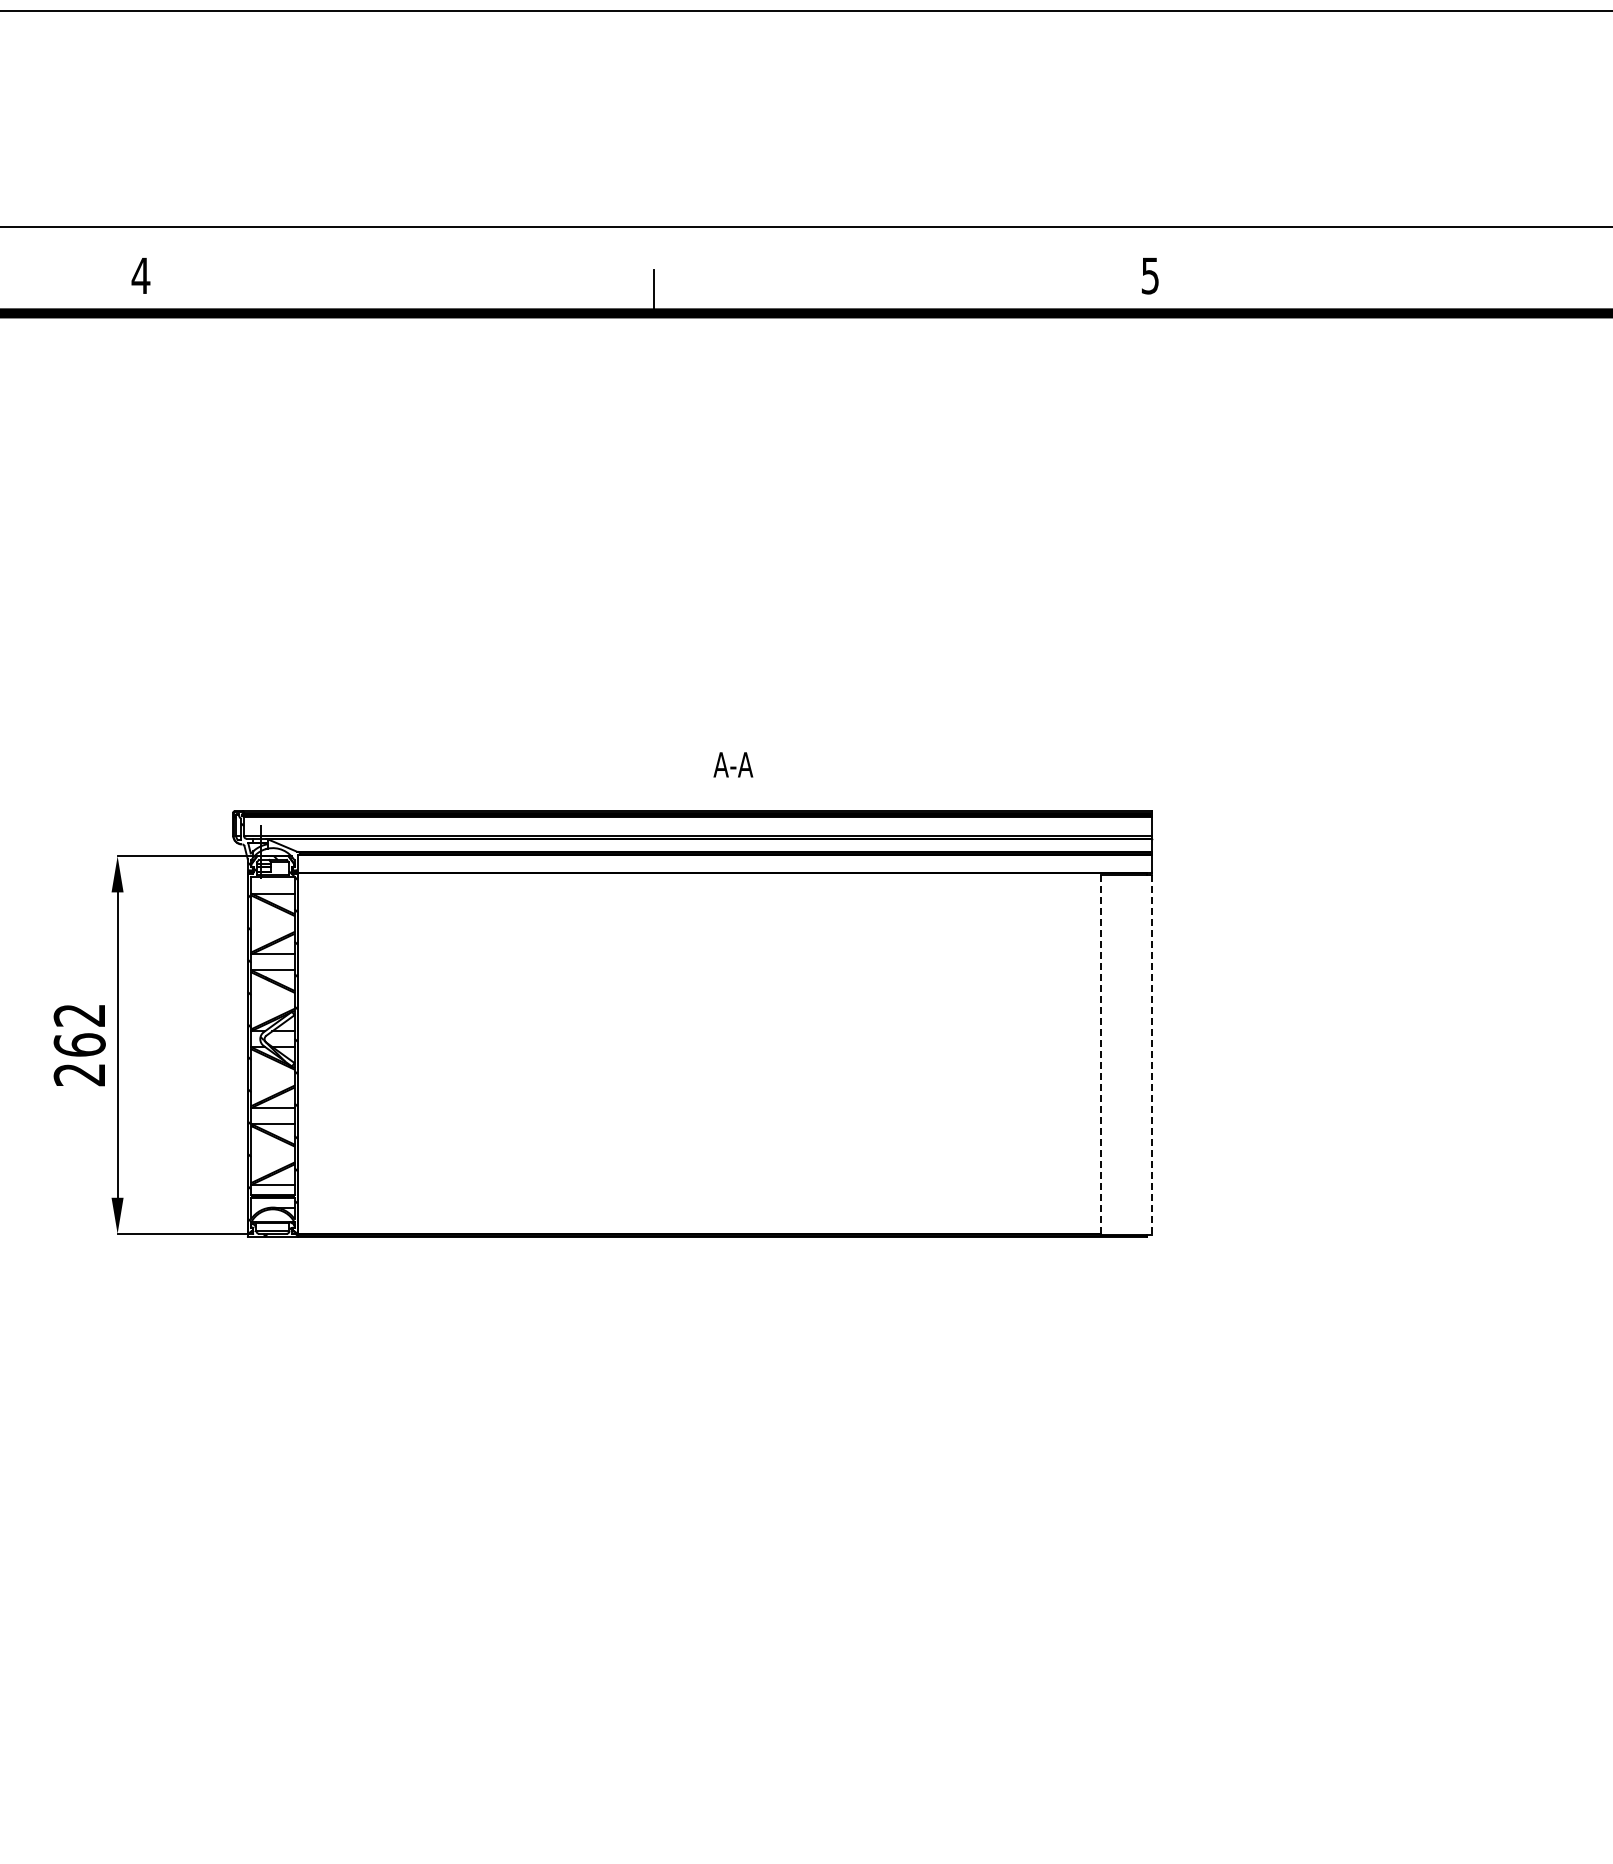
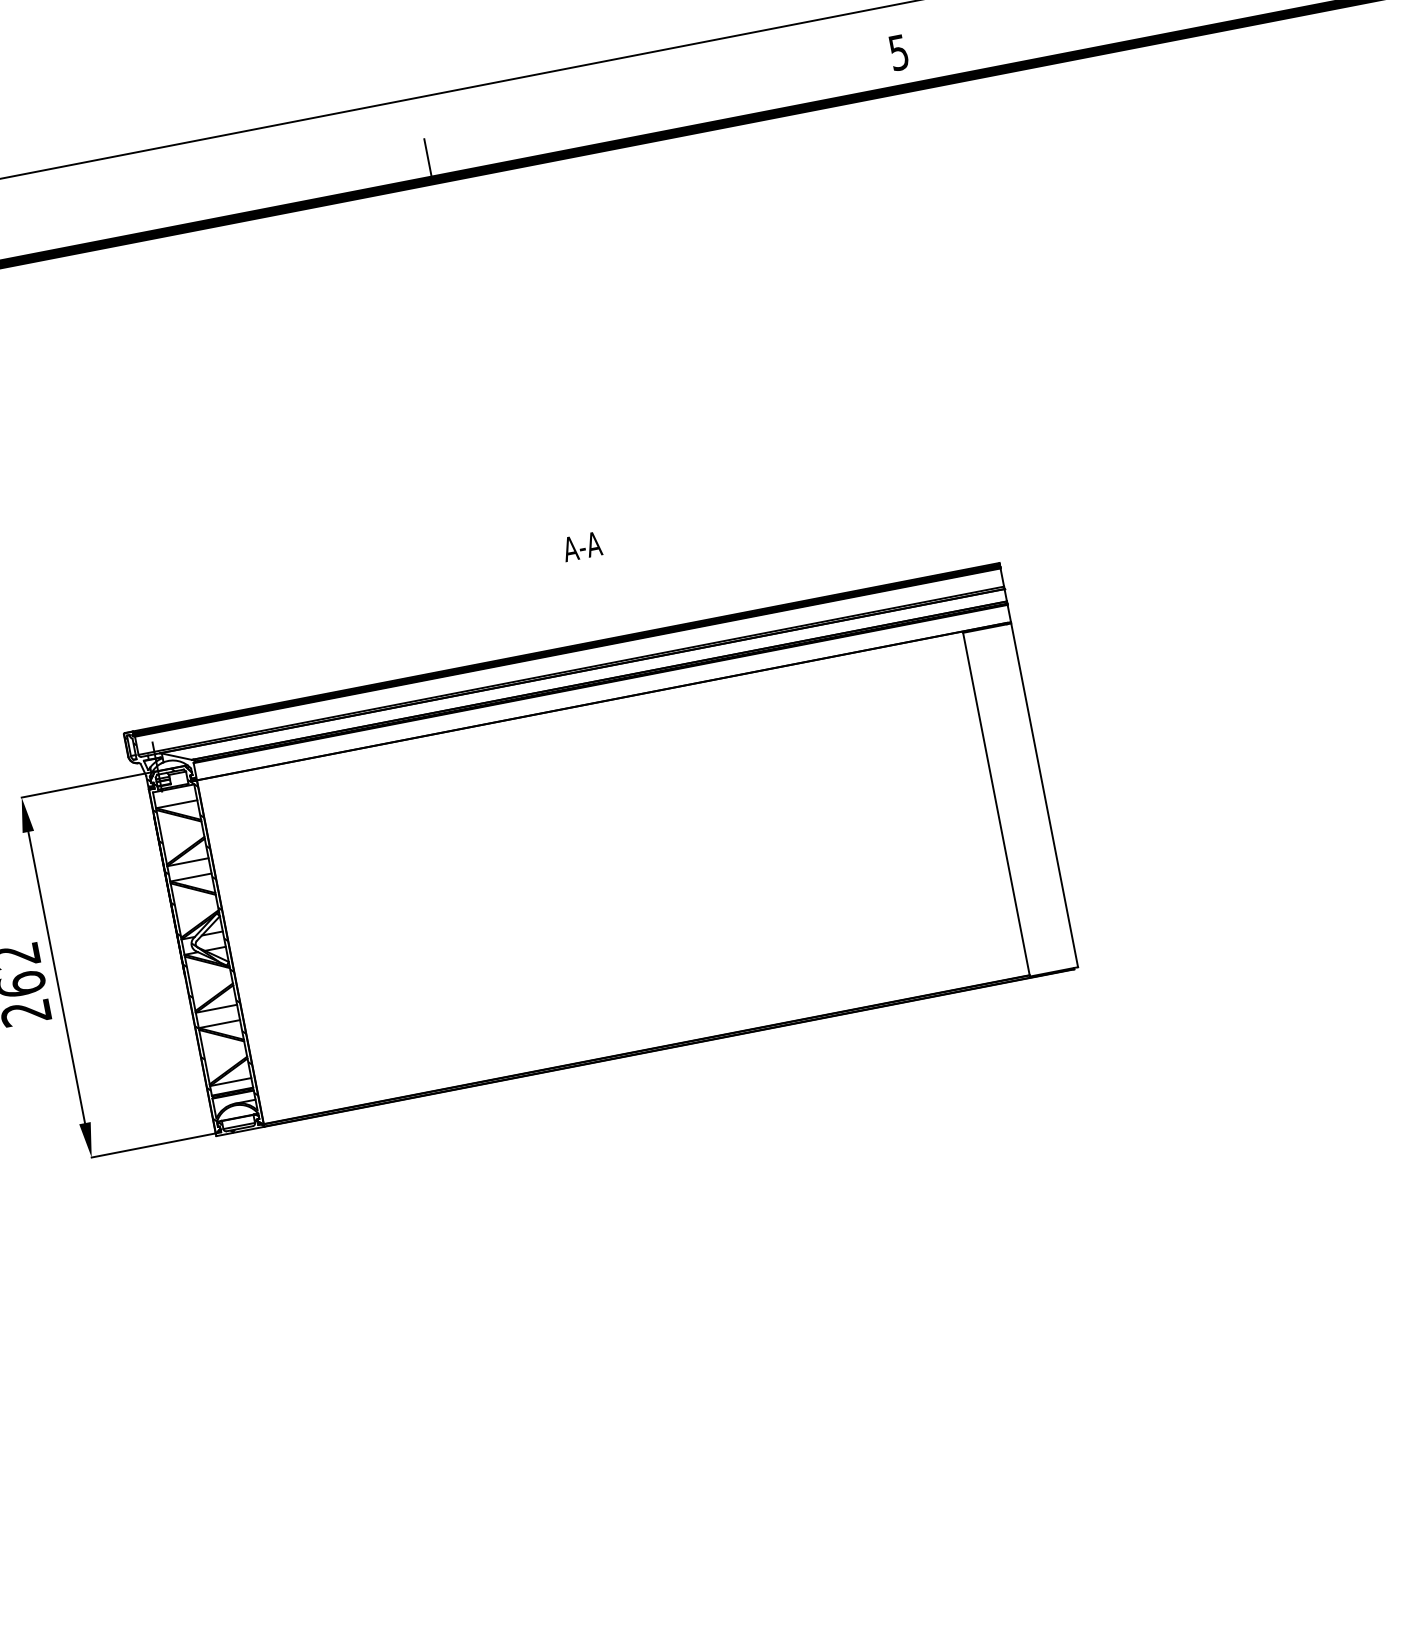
text: (733, 764) -> (582, 546), moved
line: (1101, 1055) -> (996, 805), dashed -> solid
line: (1151, 1055) -> (1044, 795), dashed -> solid

